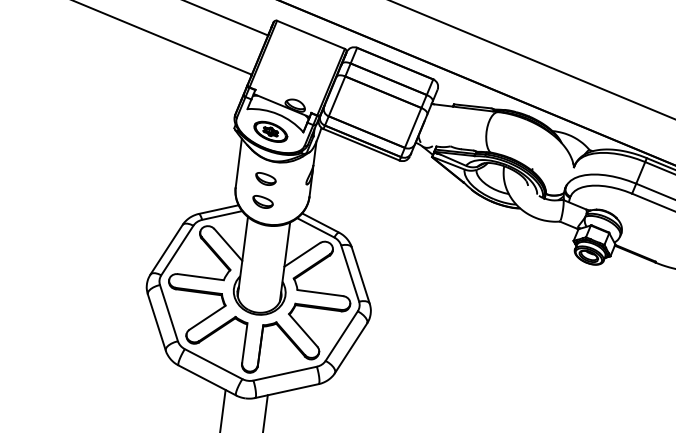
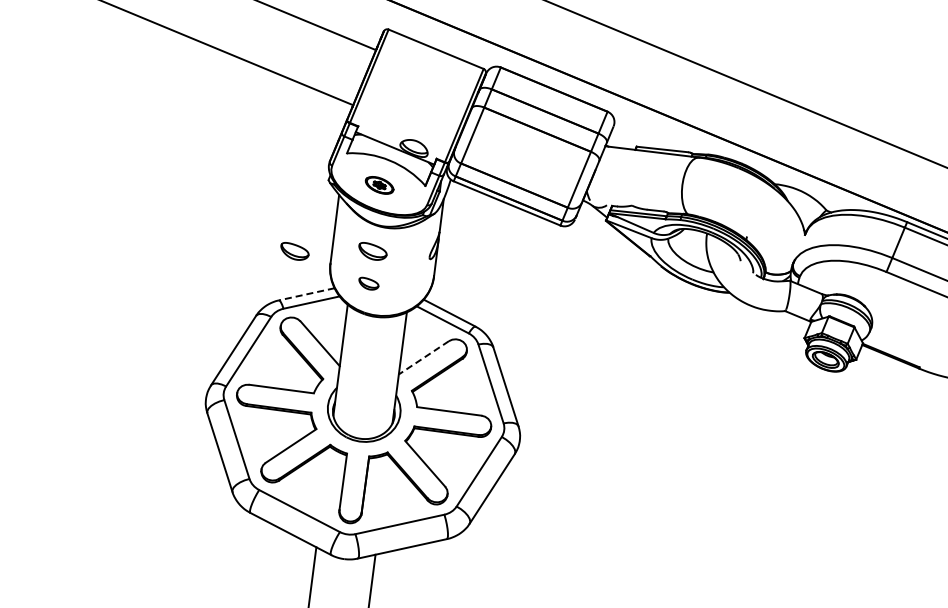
part: (270, 132) -> (379, 185), size x0.6
part: (210, 179) -> (294, 251), added
part: (262, 201) -> (368, 283), size x0.7
line: (218, 209) -> (306, 294), solid -> dashed
line: (301, 255) -> (423, 358), solid -> dashed

